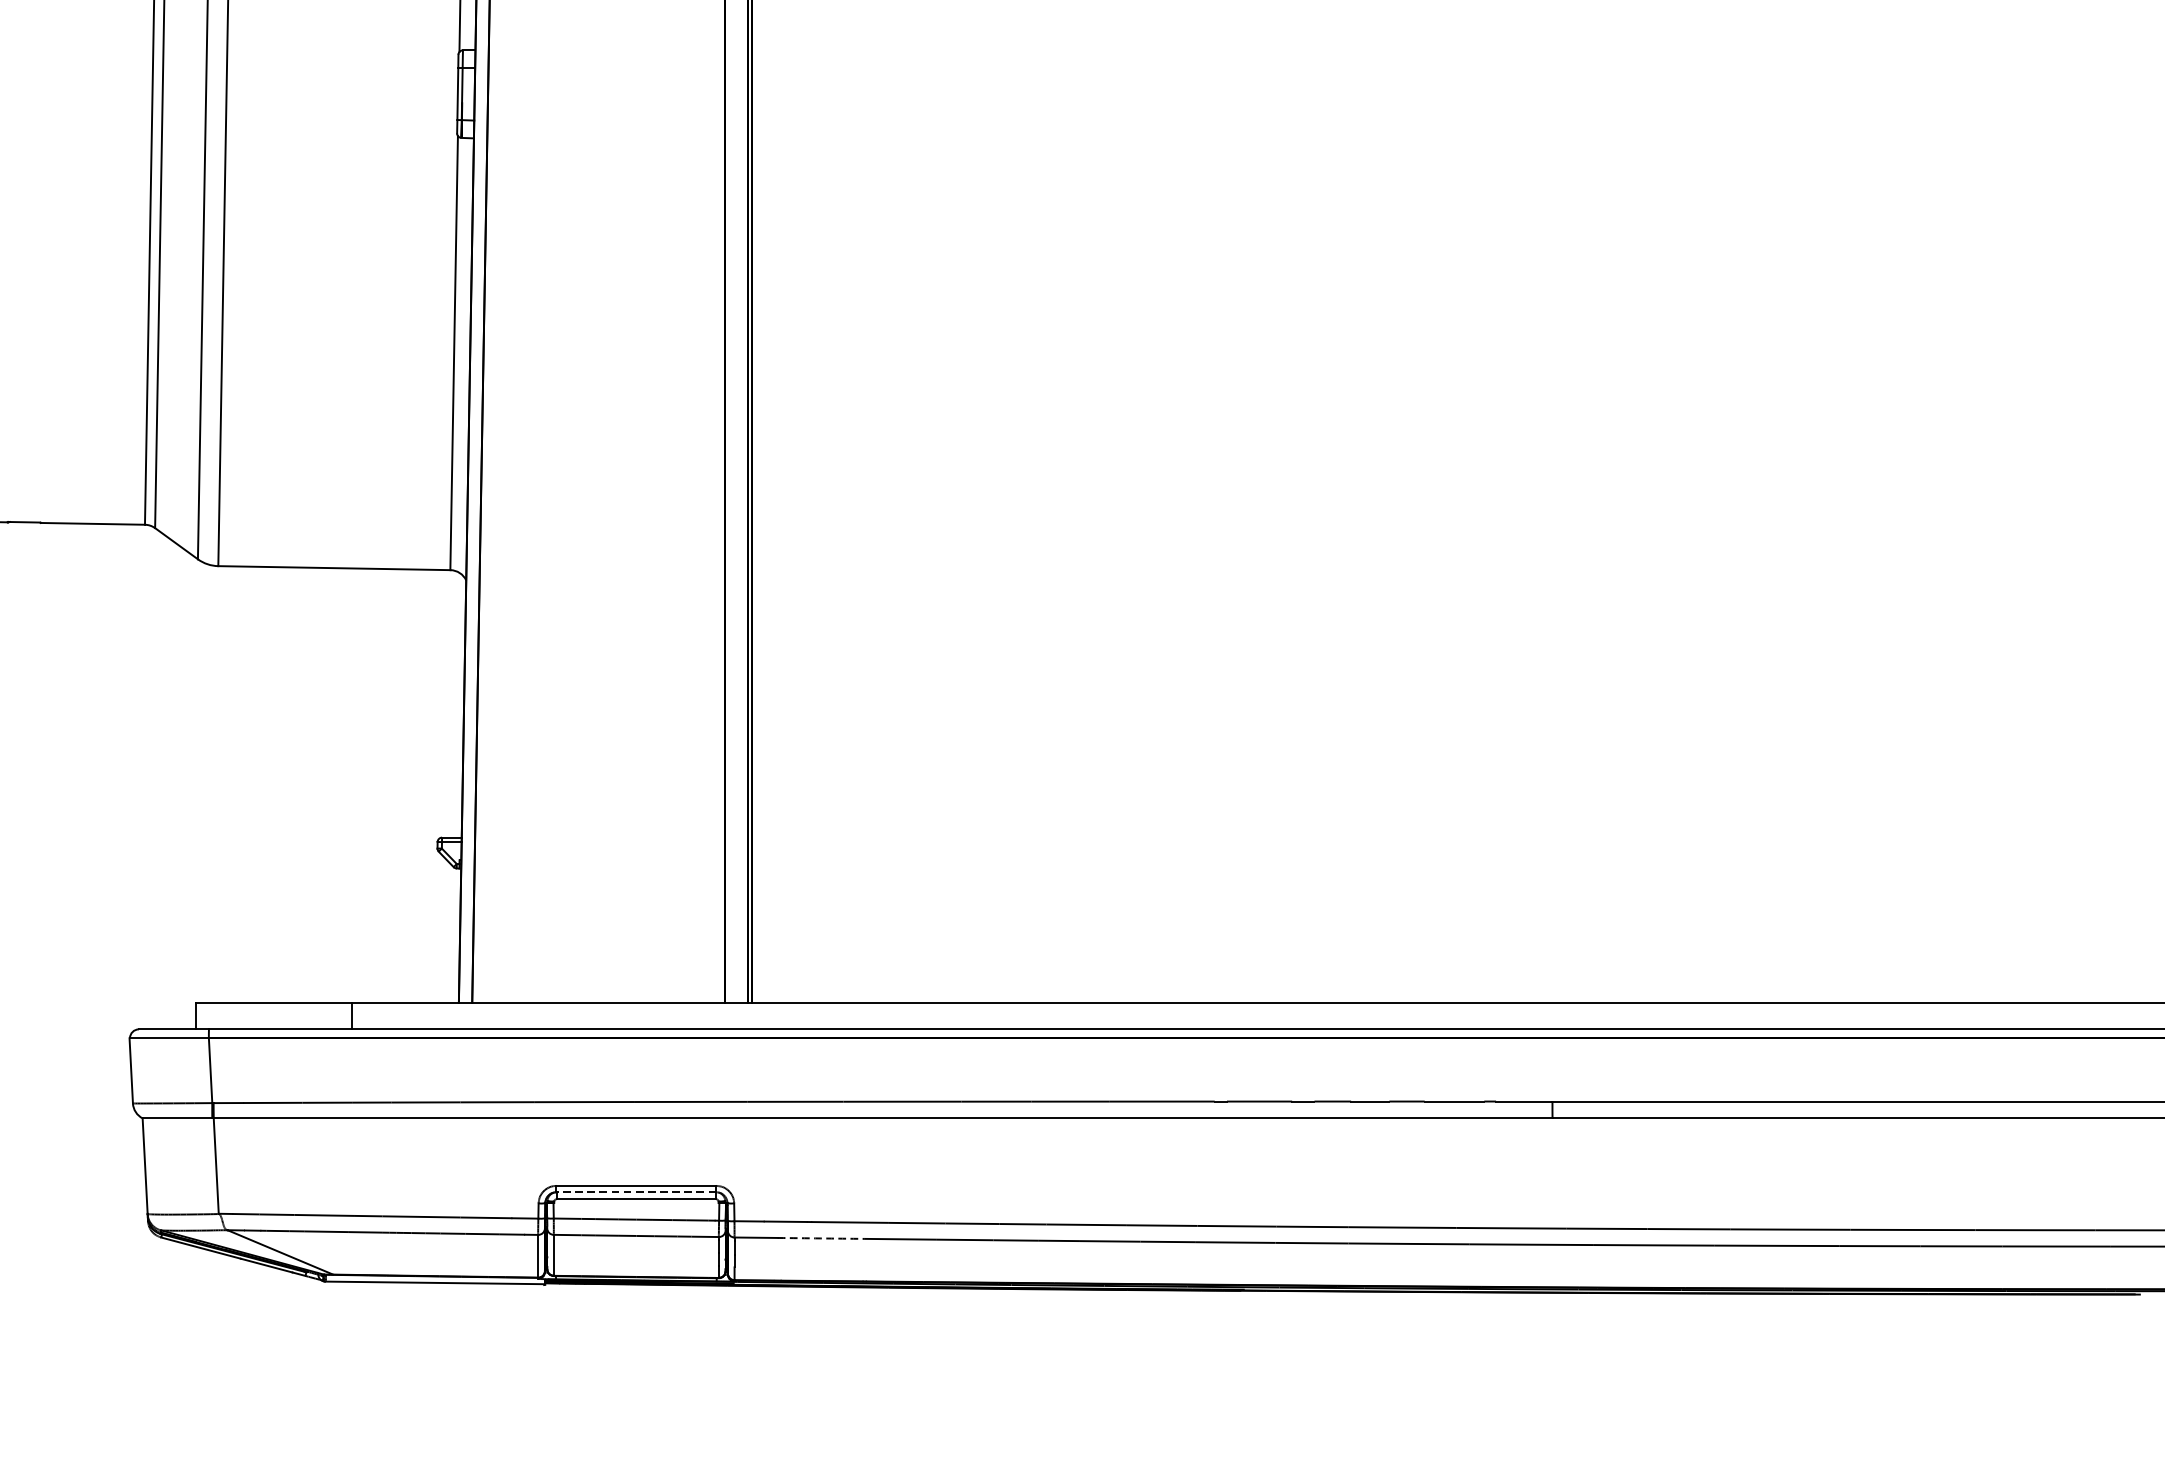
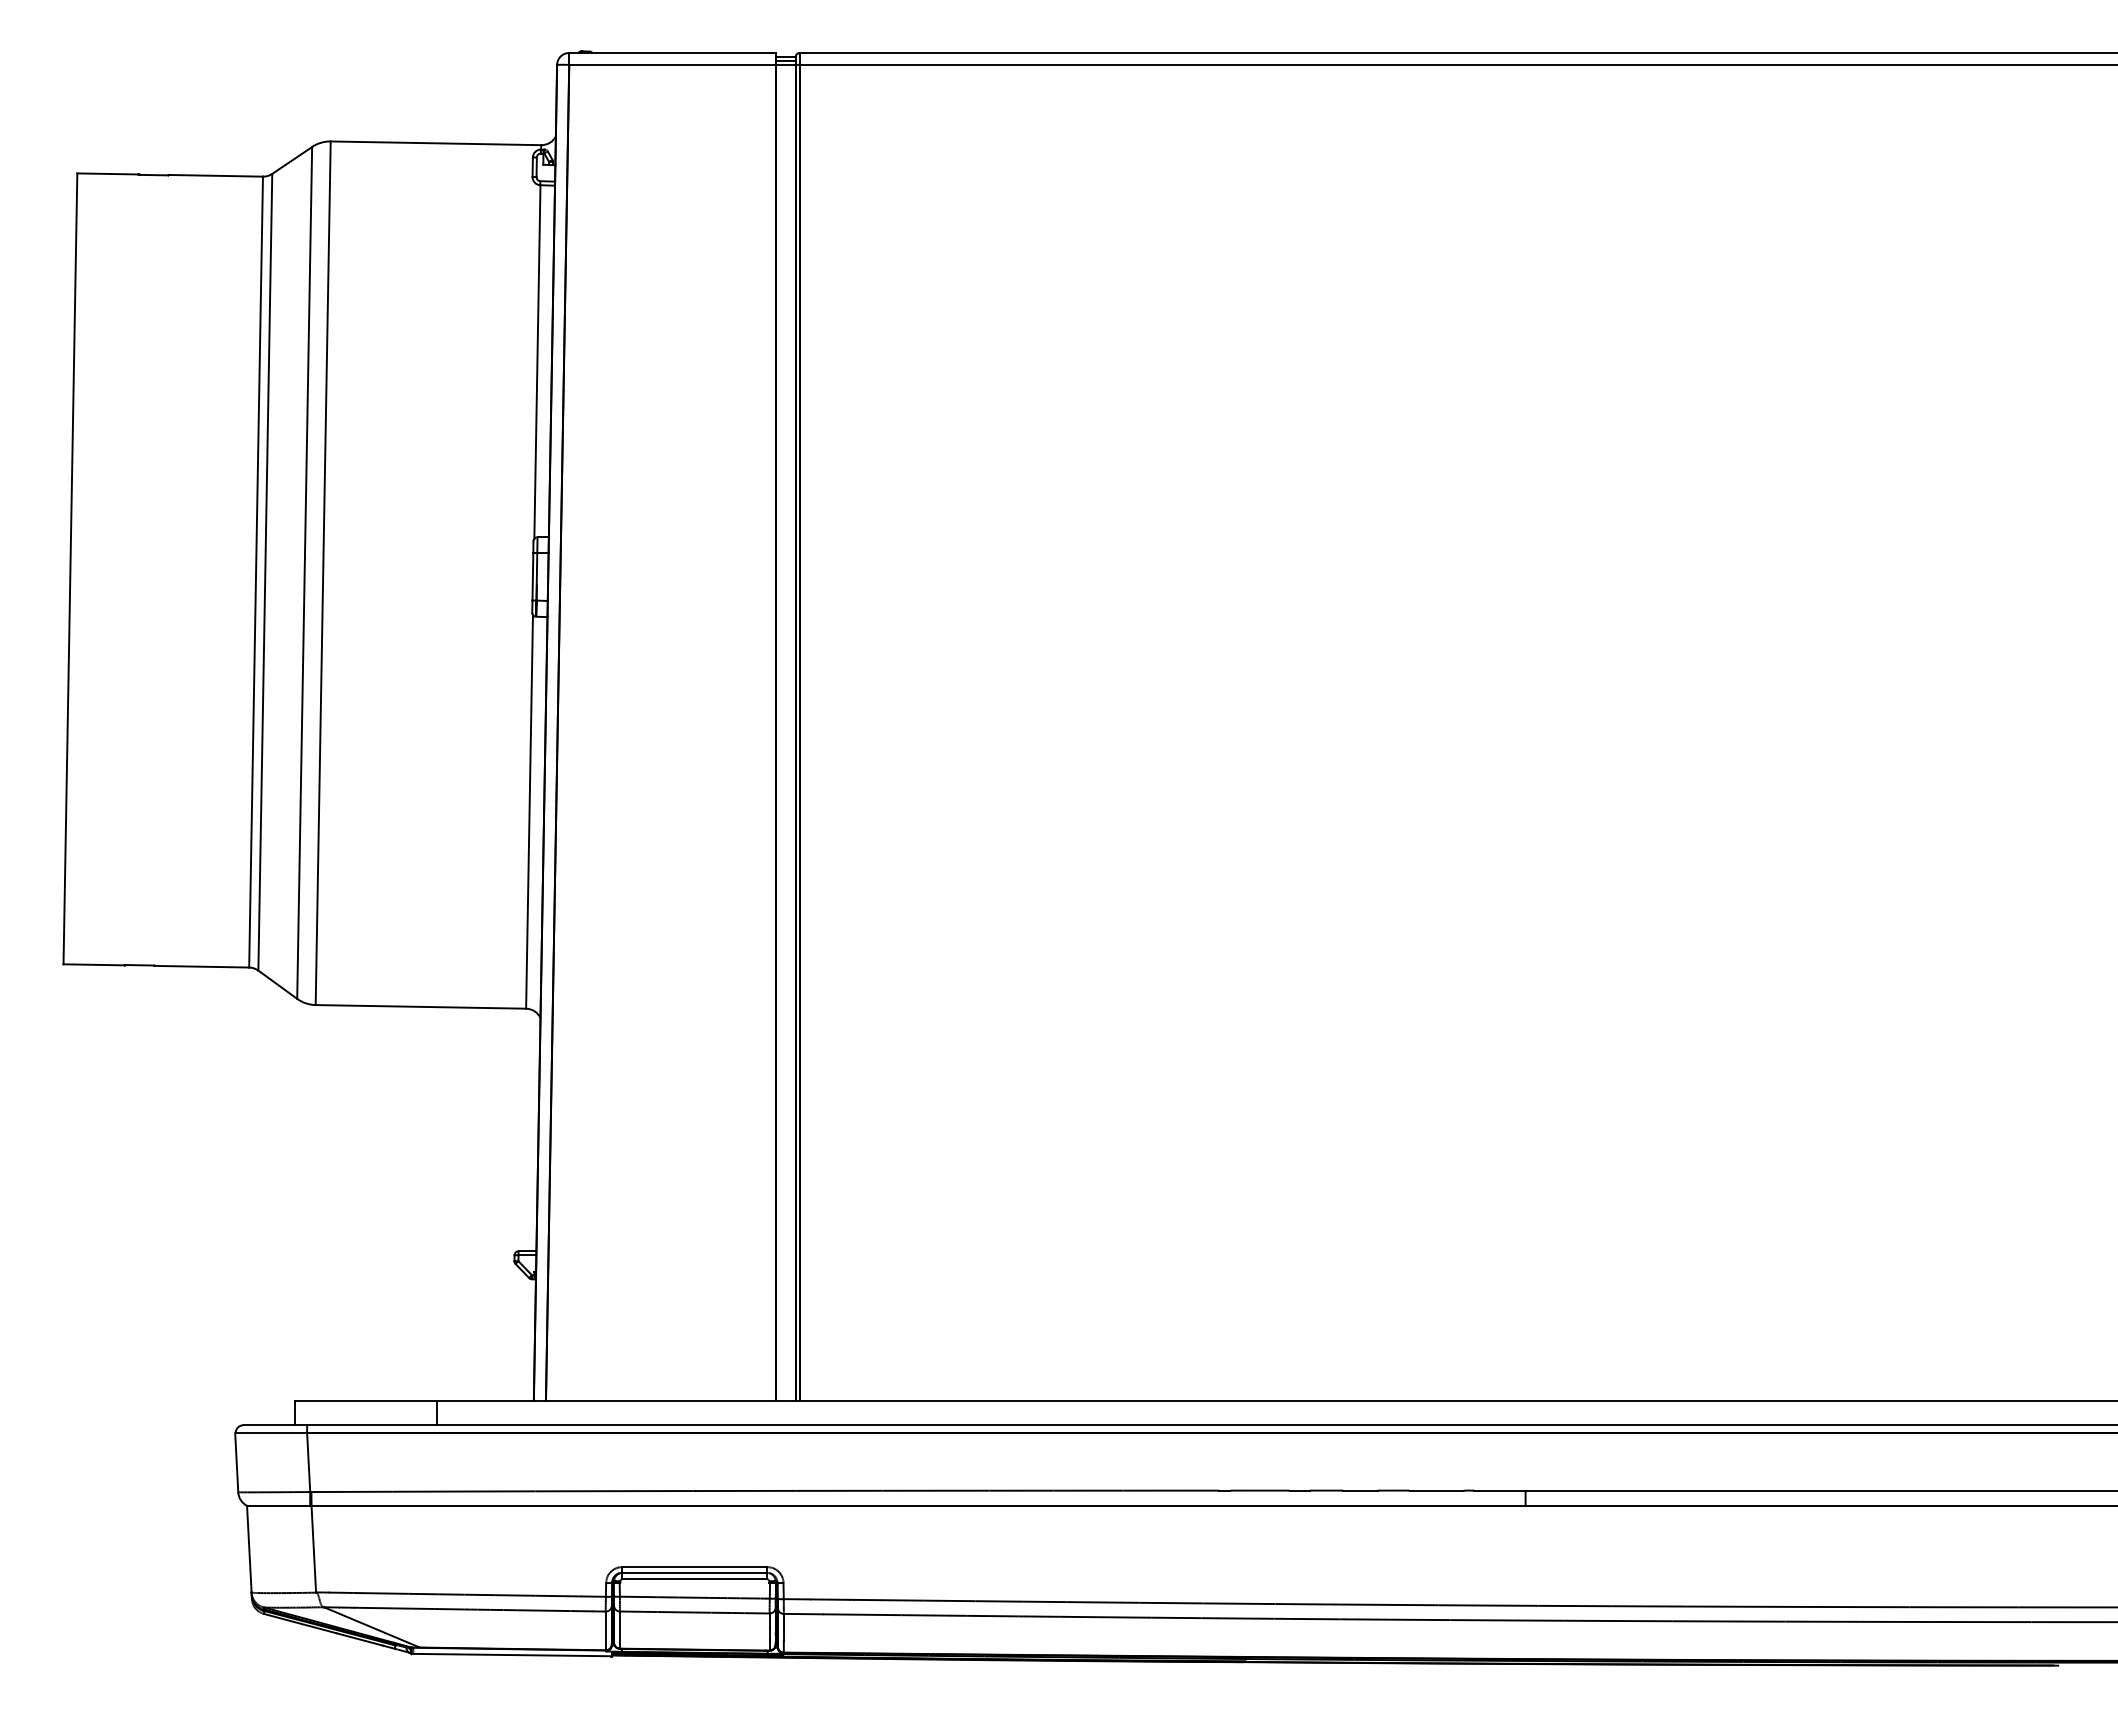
line: (636, 1191) -> (694, 1572), dashed -> solid
arc: (821, 1238) -> (862, 1614), dashed -> solid

